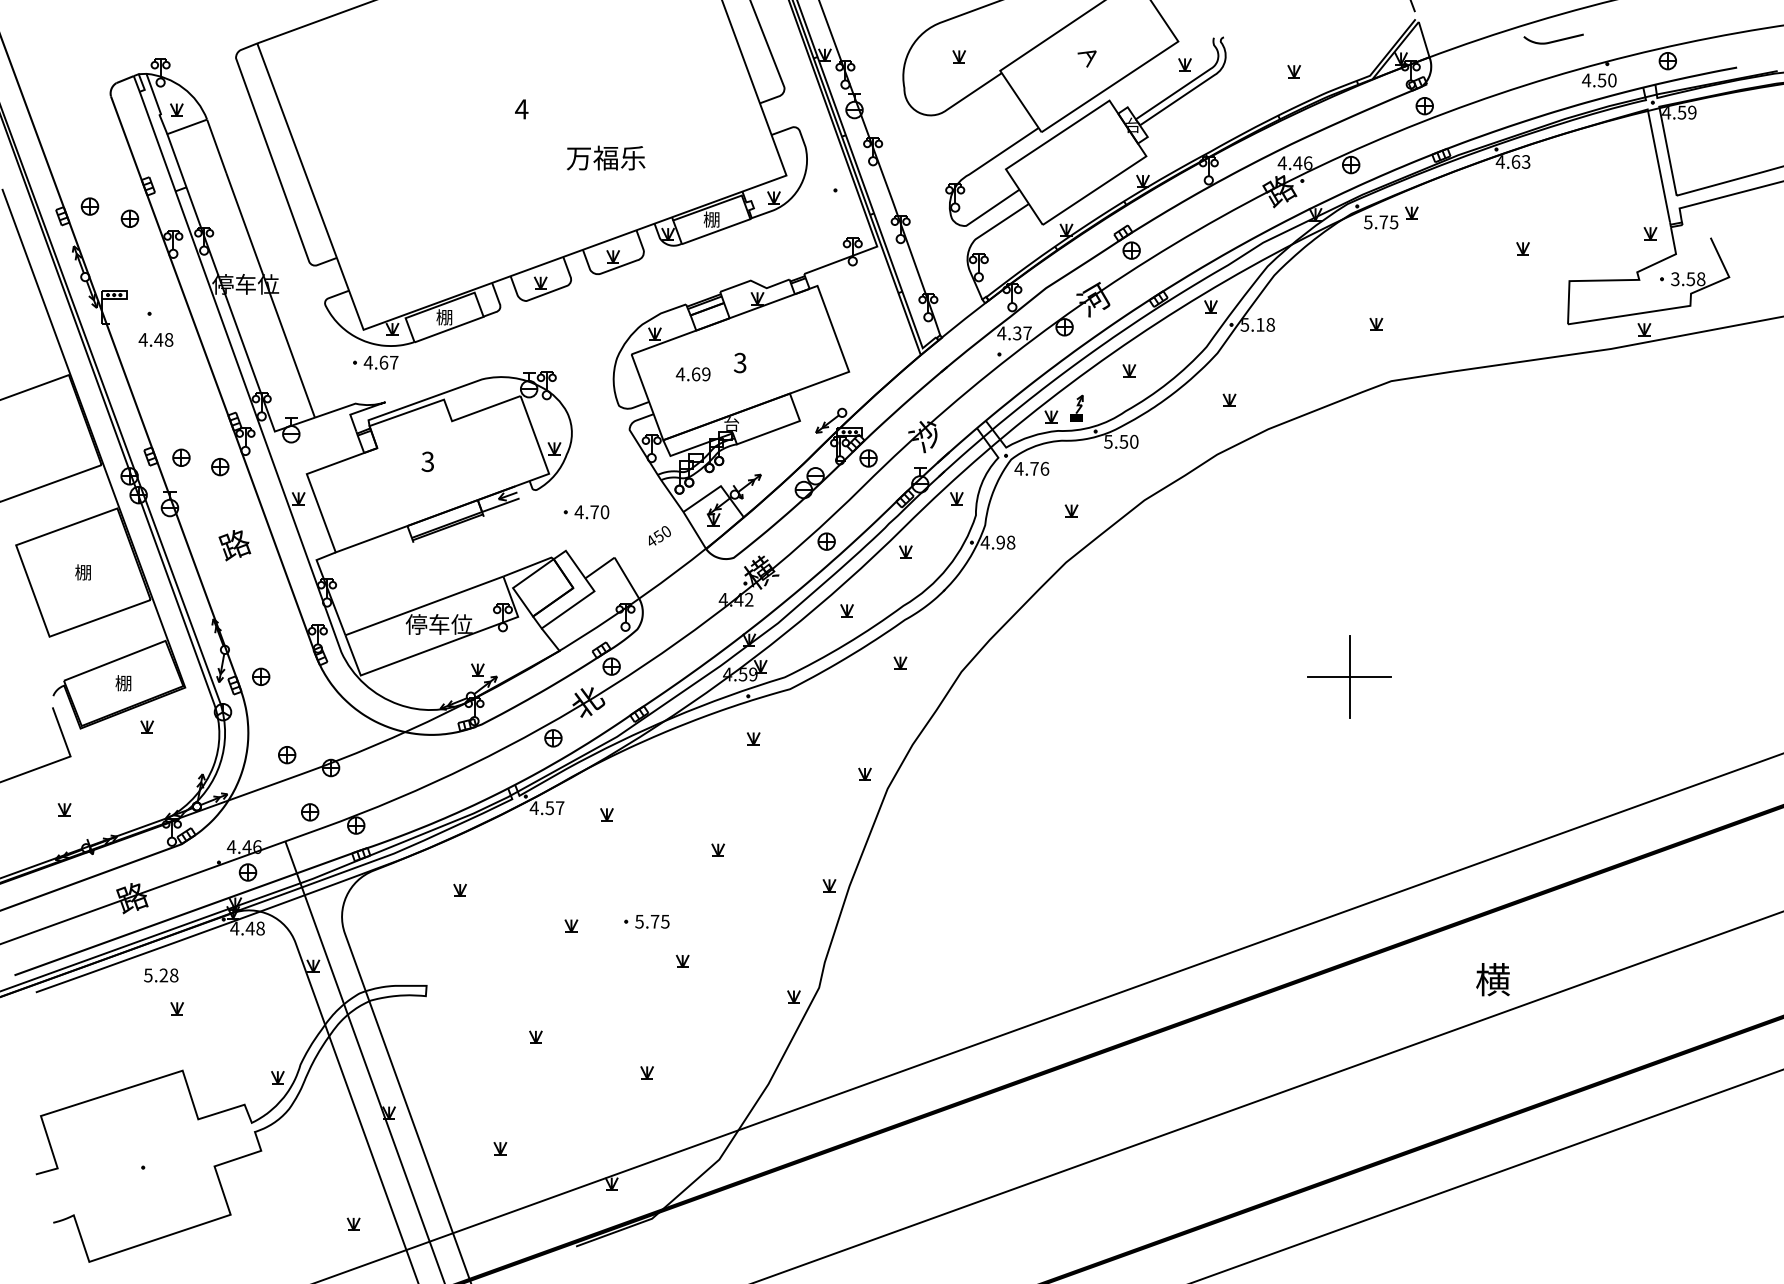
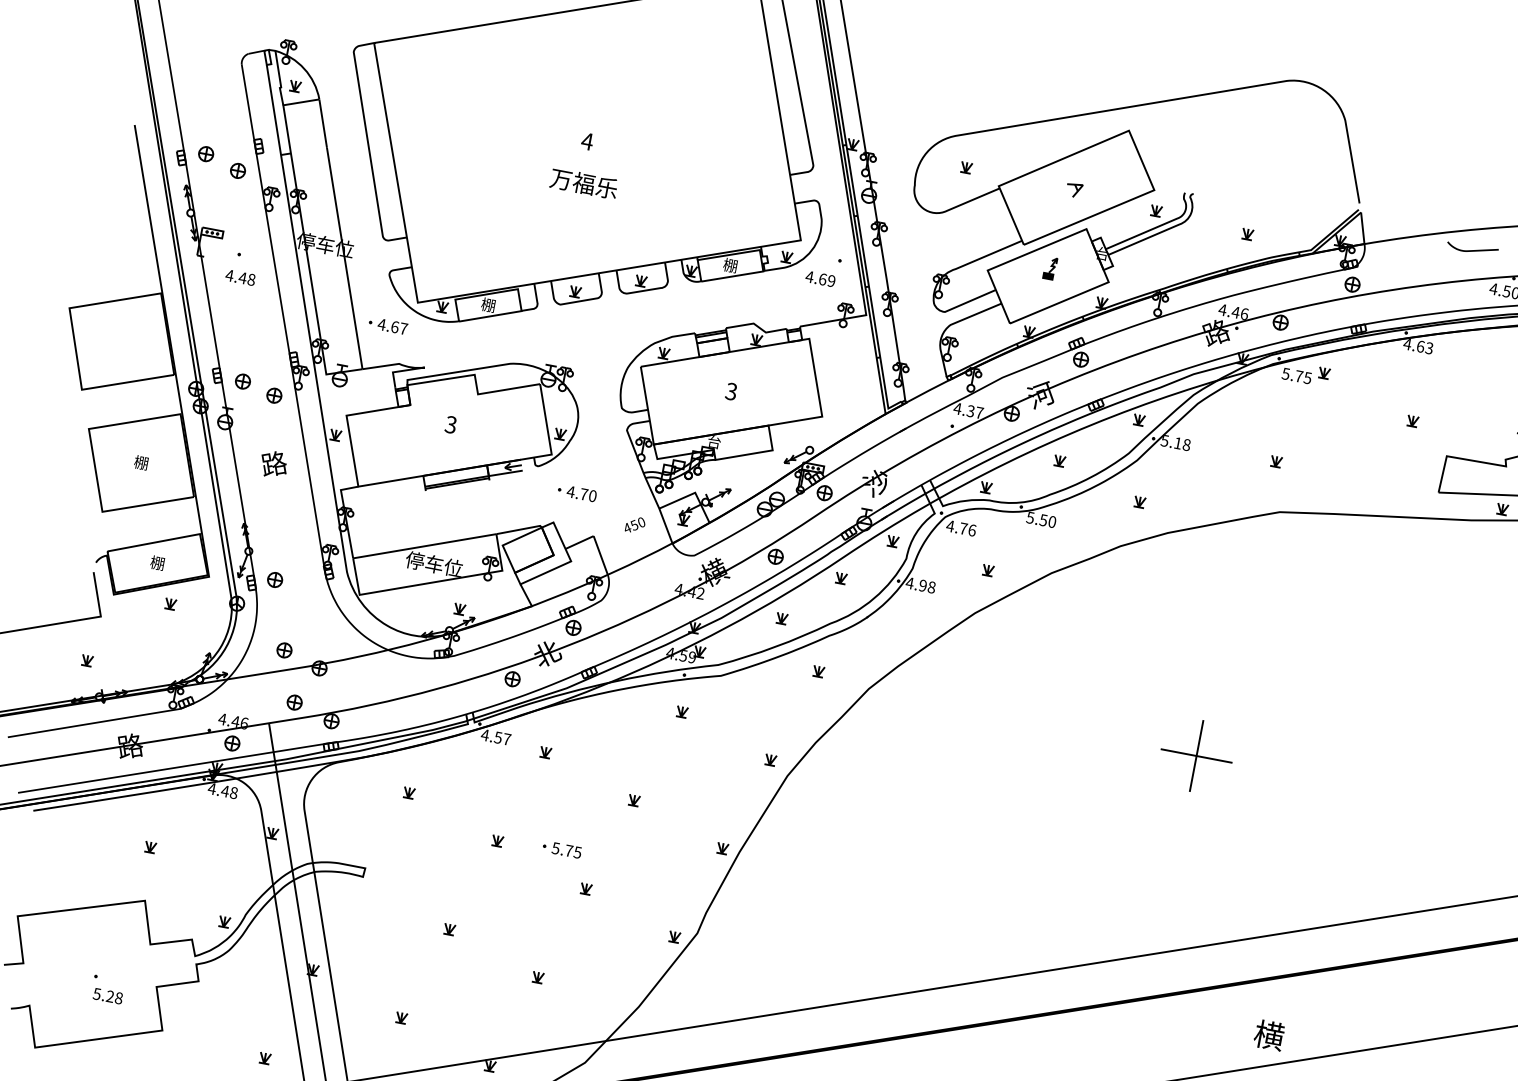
text: (606, 157) -> (584, 183), moved
text: (375, 362) -> (387, 325), moved
text: (692, 374) -> (819, 279), moved
part: (1076, 407) -> (1050, 267), moved
text: (161, 975) -> (108, 996), moved

